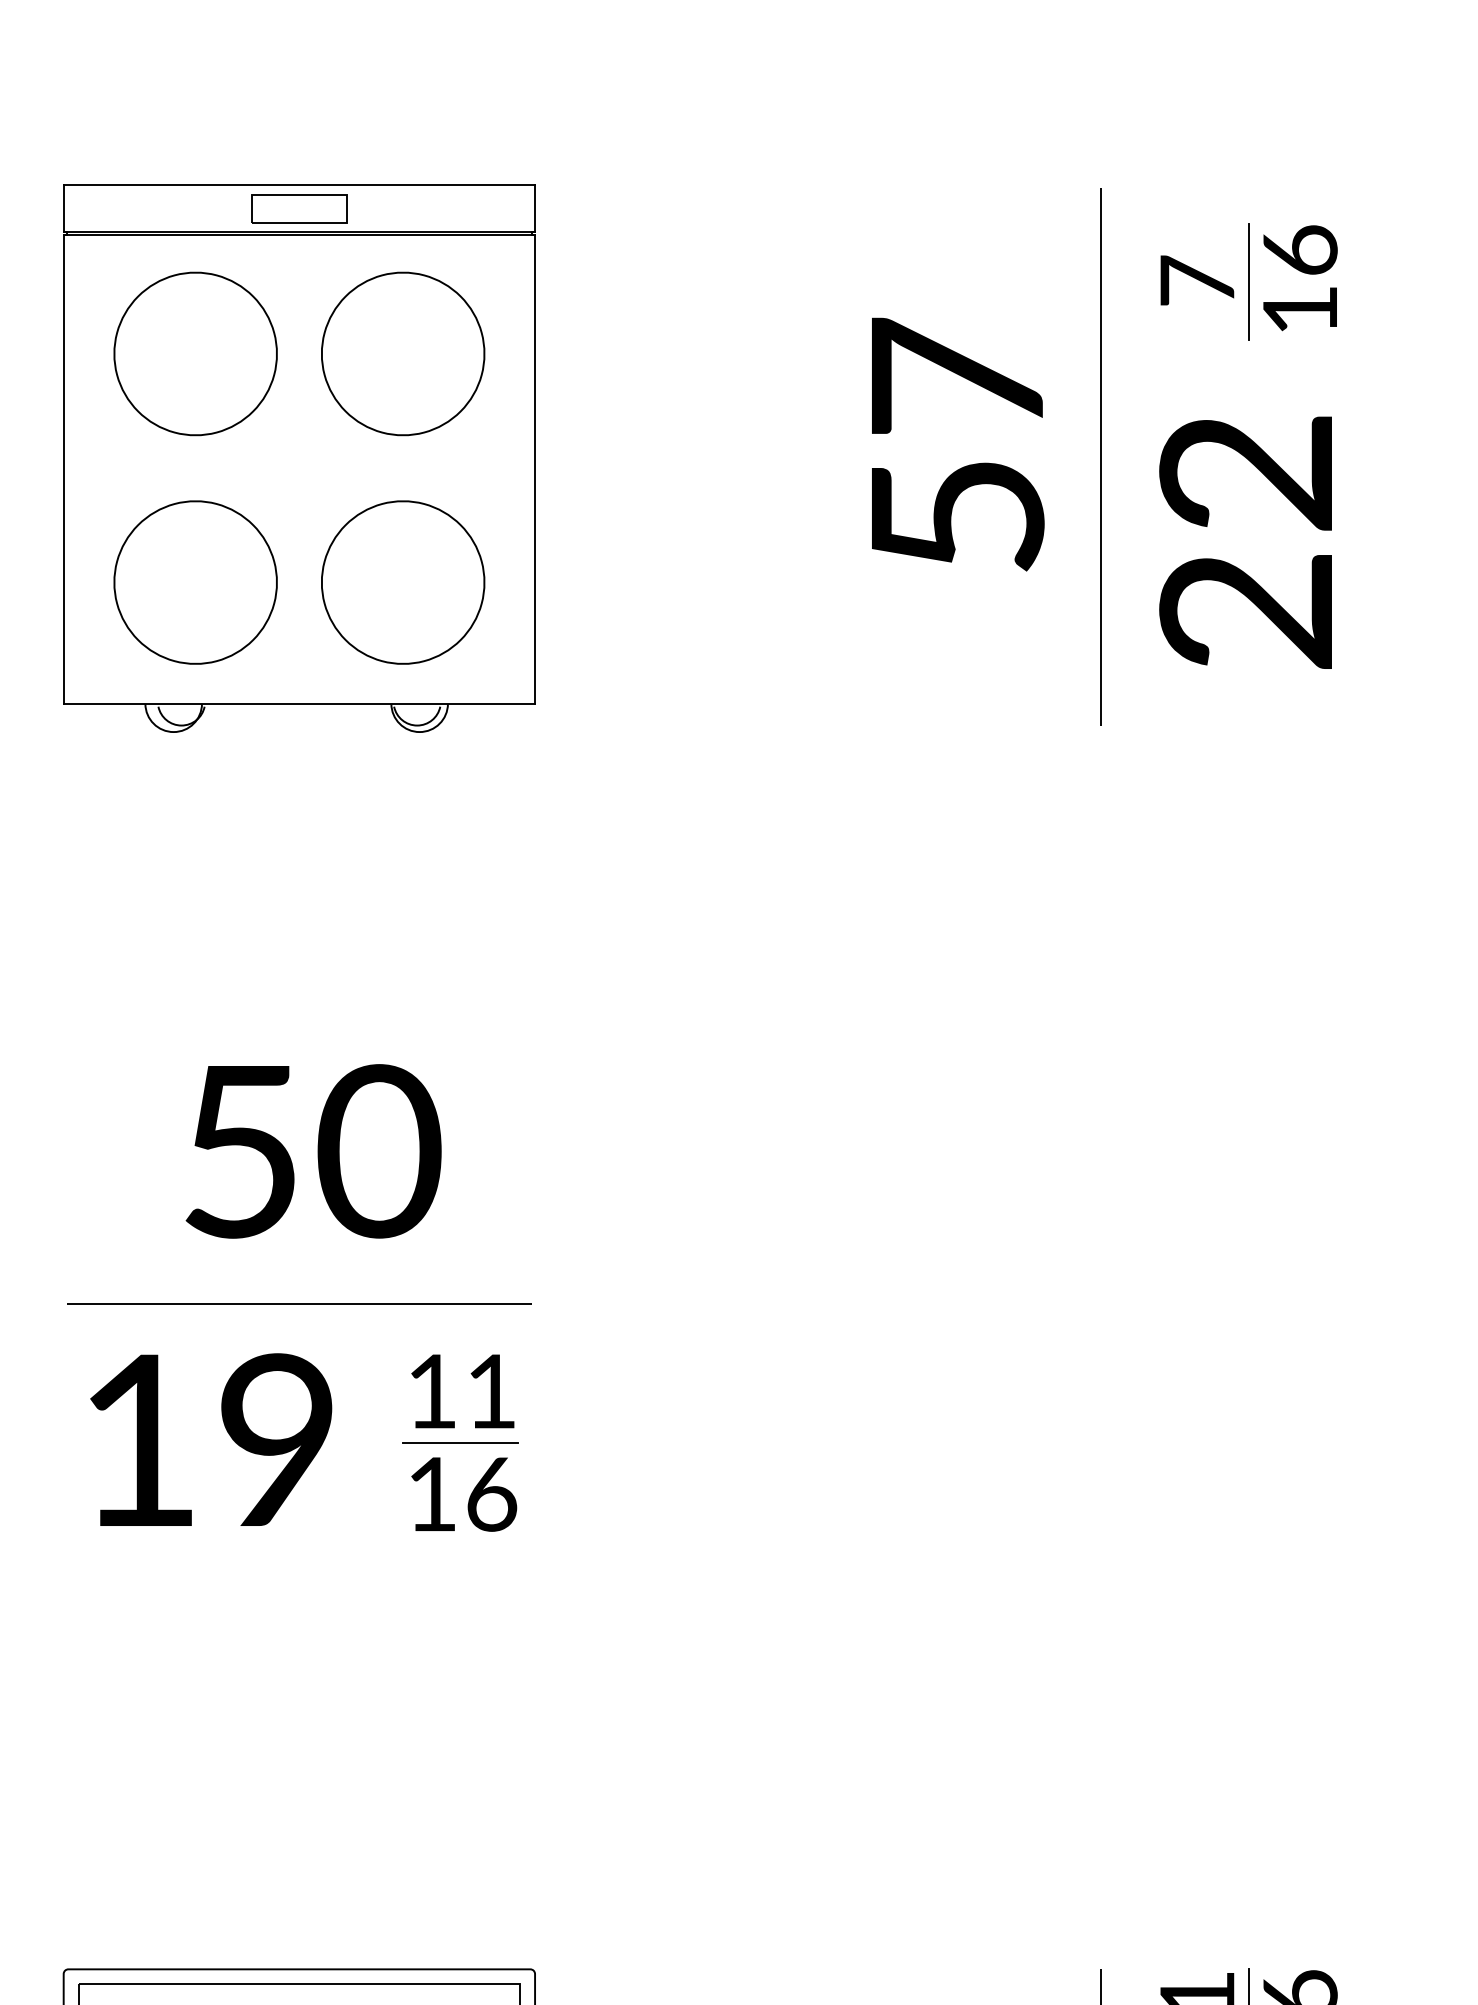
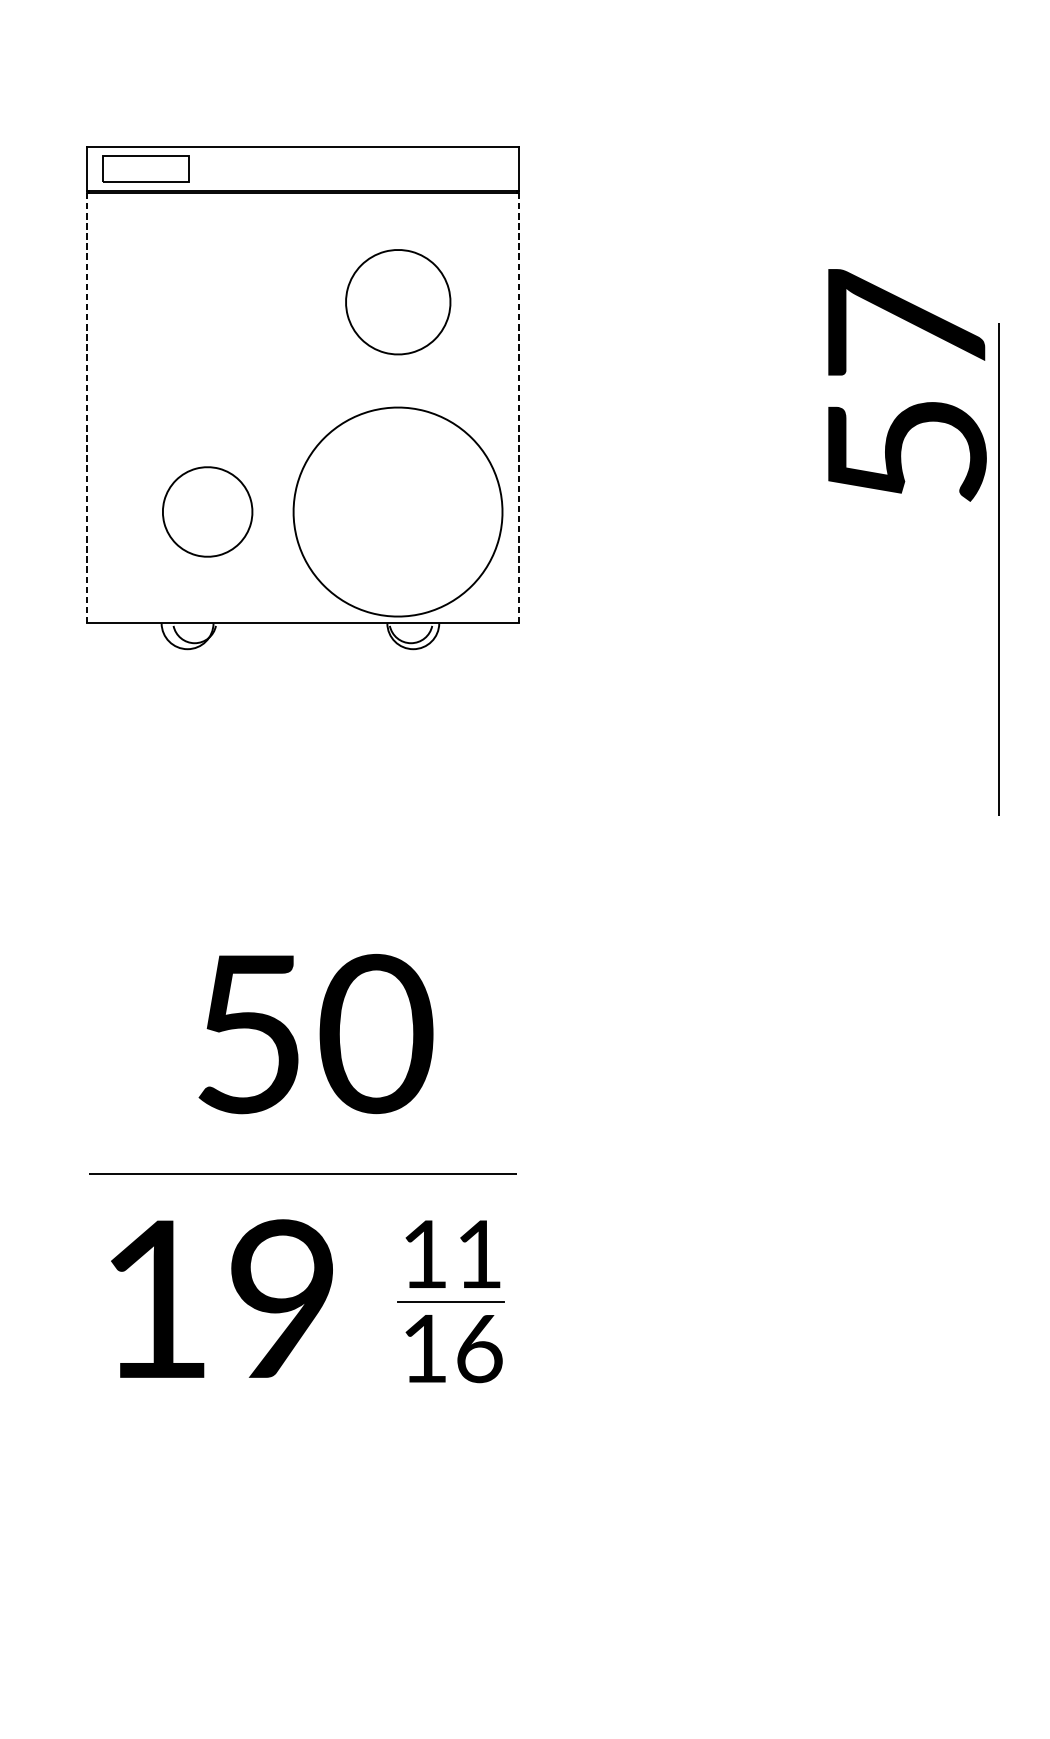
part: (299, 208) -> (146, 168), moved
part: (195, 353) -> (207, 301), removed
part: (403, 353) -> (398, 301), size x0.7
line: (1100, 456) -> (998, 568), moved
line: (63, 469) -> (86, 408), solid -> dashed
line: (535, 469) -> (519, 408), solid -> dashed
part: (195, 582) -> (207, 511), size x0.6
part: (403, 582) -> (398, 511), size x1.4

